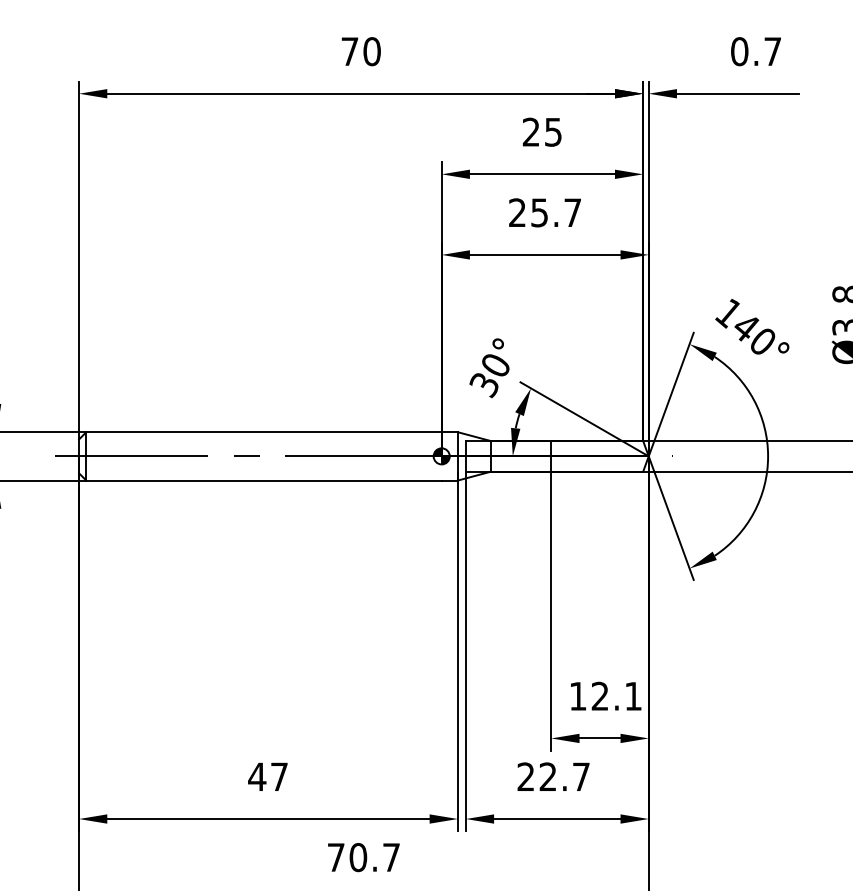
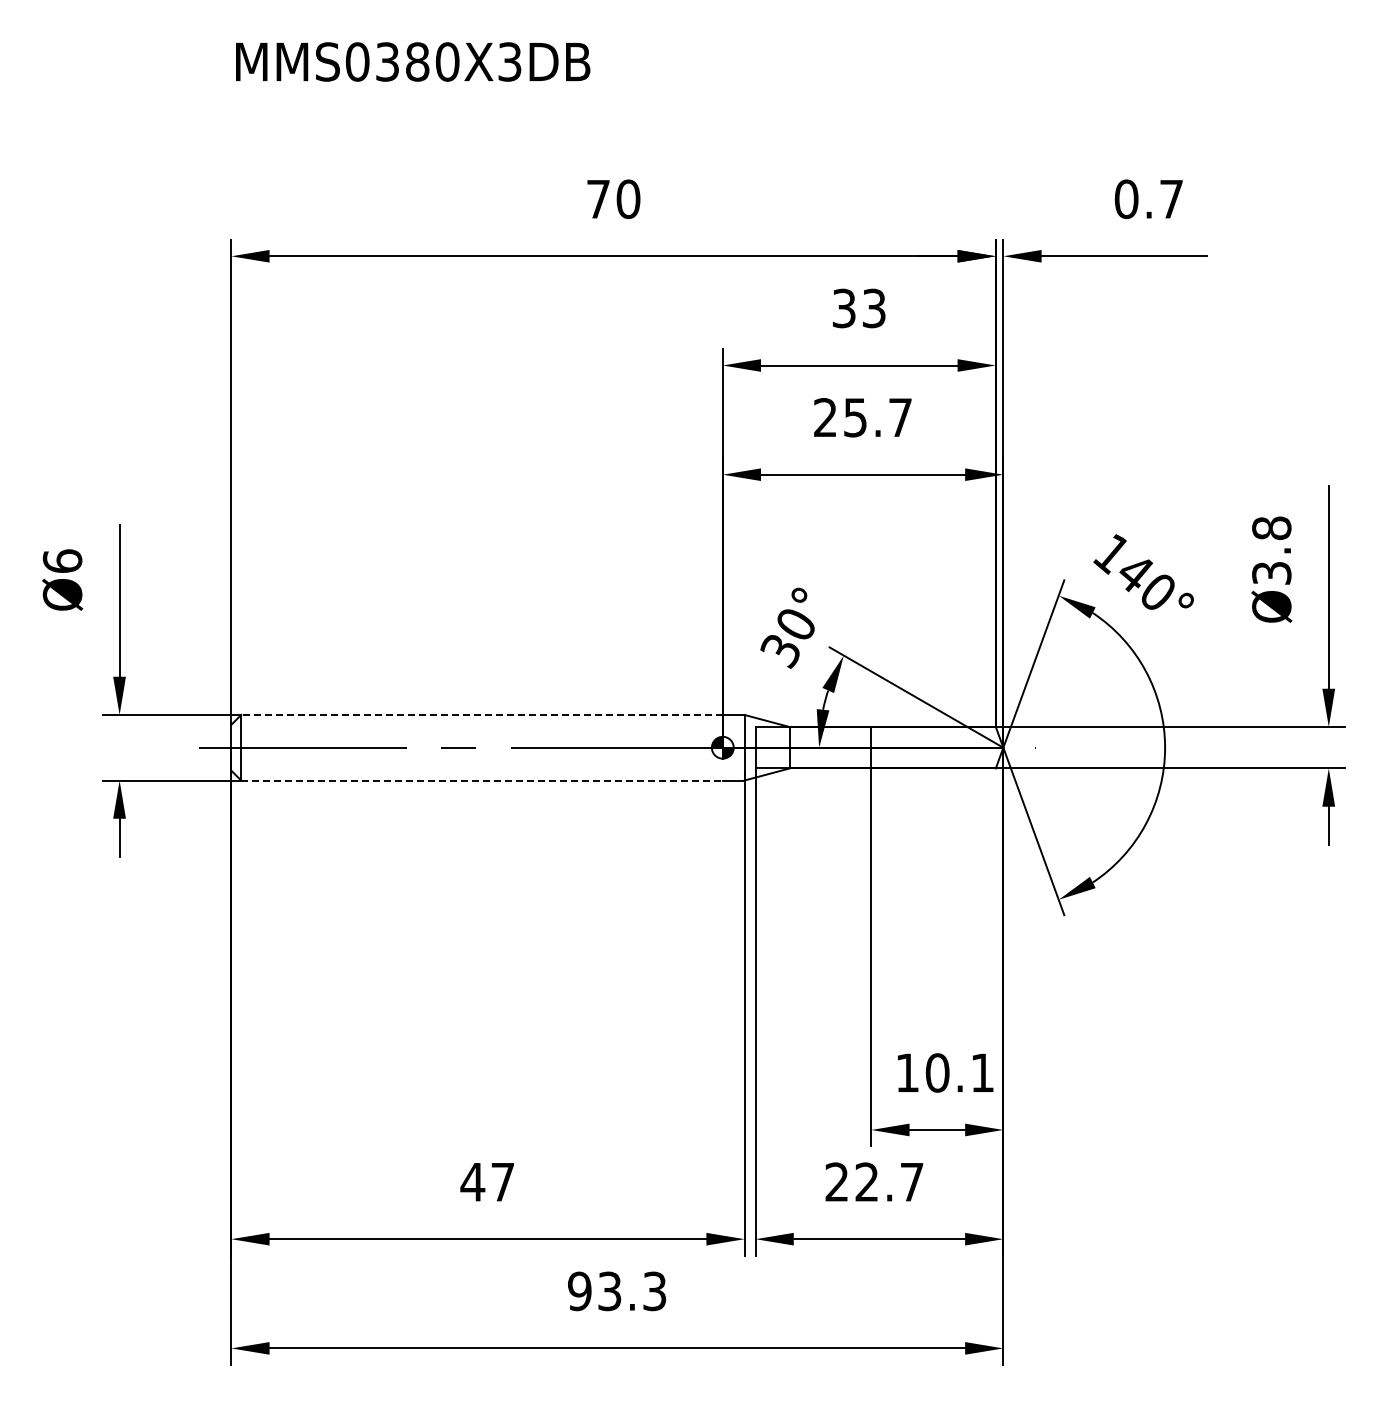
text: (541, 132) -> (858, 308), 25 -> 33
line: (263, 431) -> (481, 714), solid -> dashed
line: (263, 480) -> (481, 780), solid -> dashed
text: (600, 696) -> (937, 1072), 12.1 -> 10.1
text: (364, 857) -> (617, 1291), 70.7 -> 93.3

